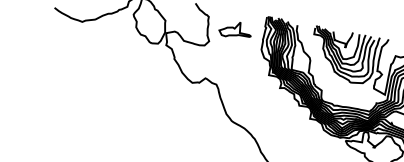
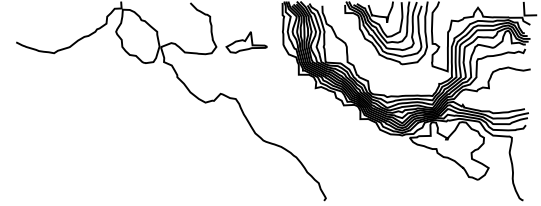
part: (235, 29) -> (246, 42), moved

